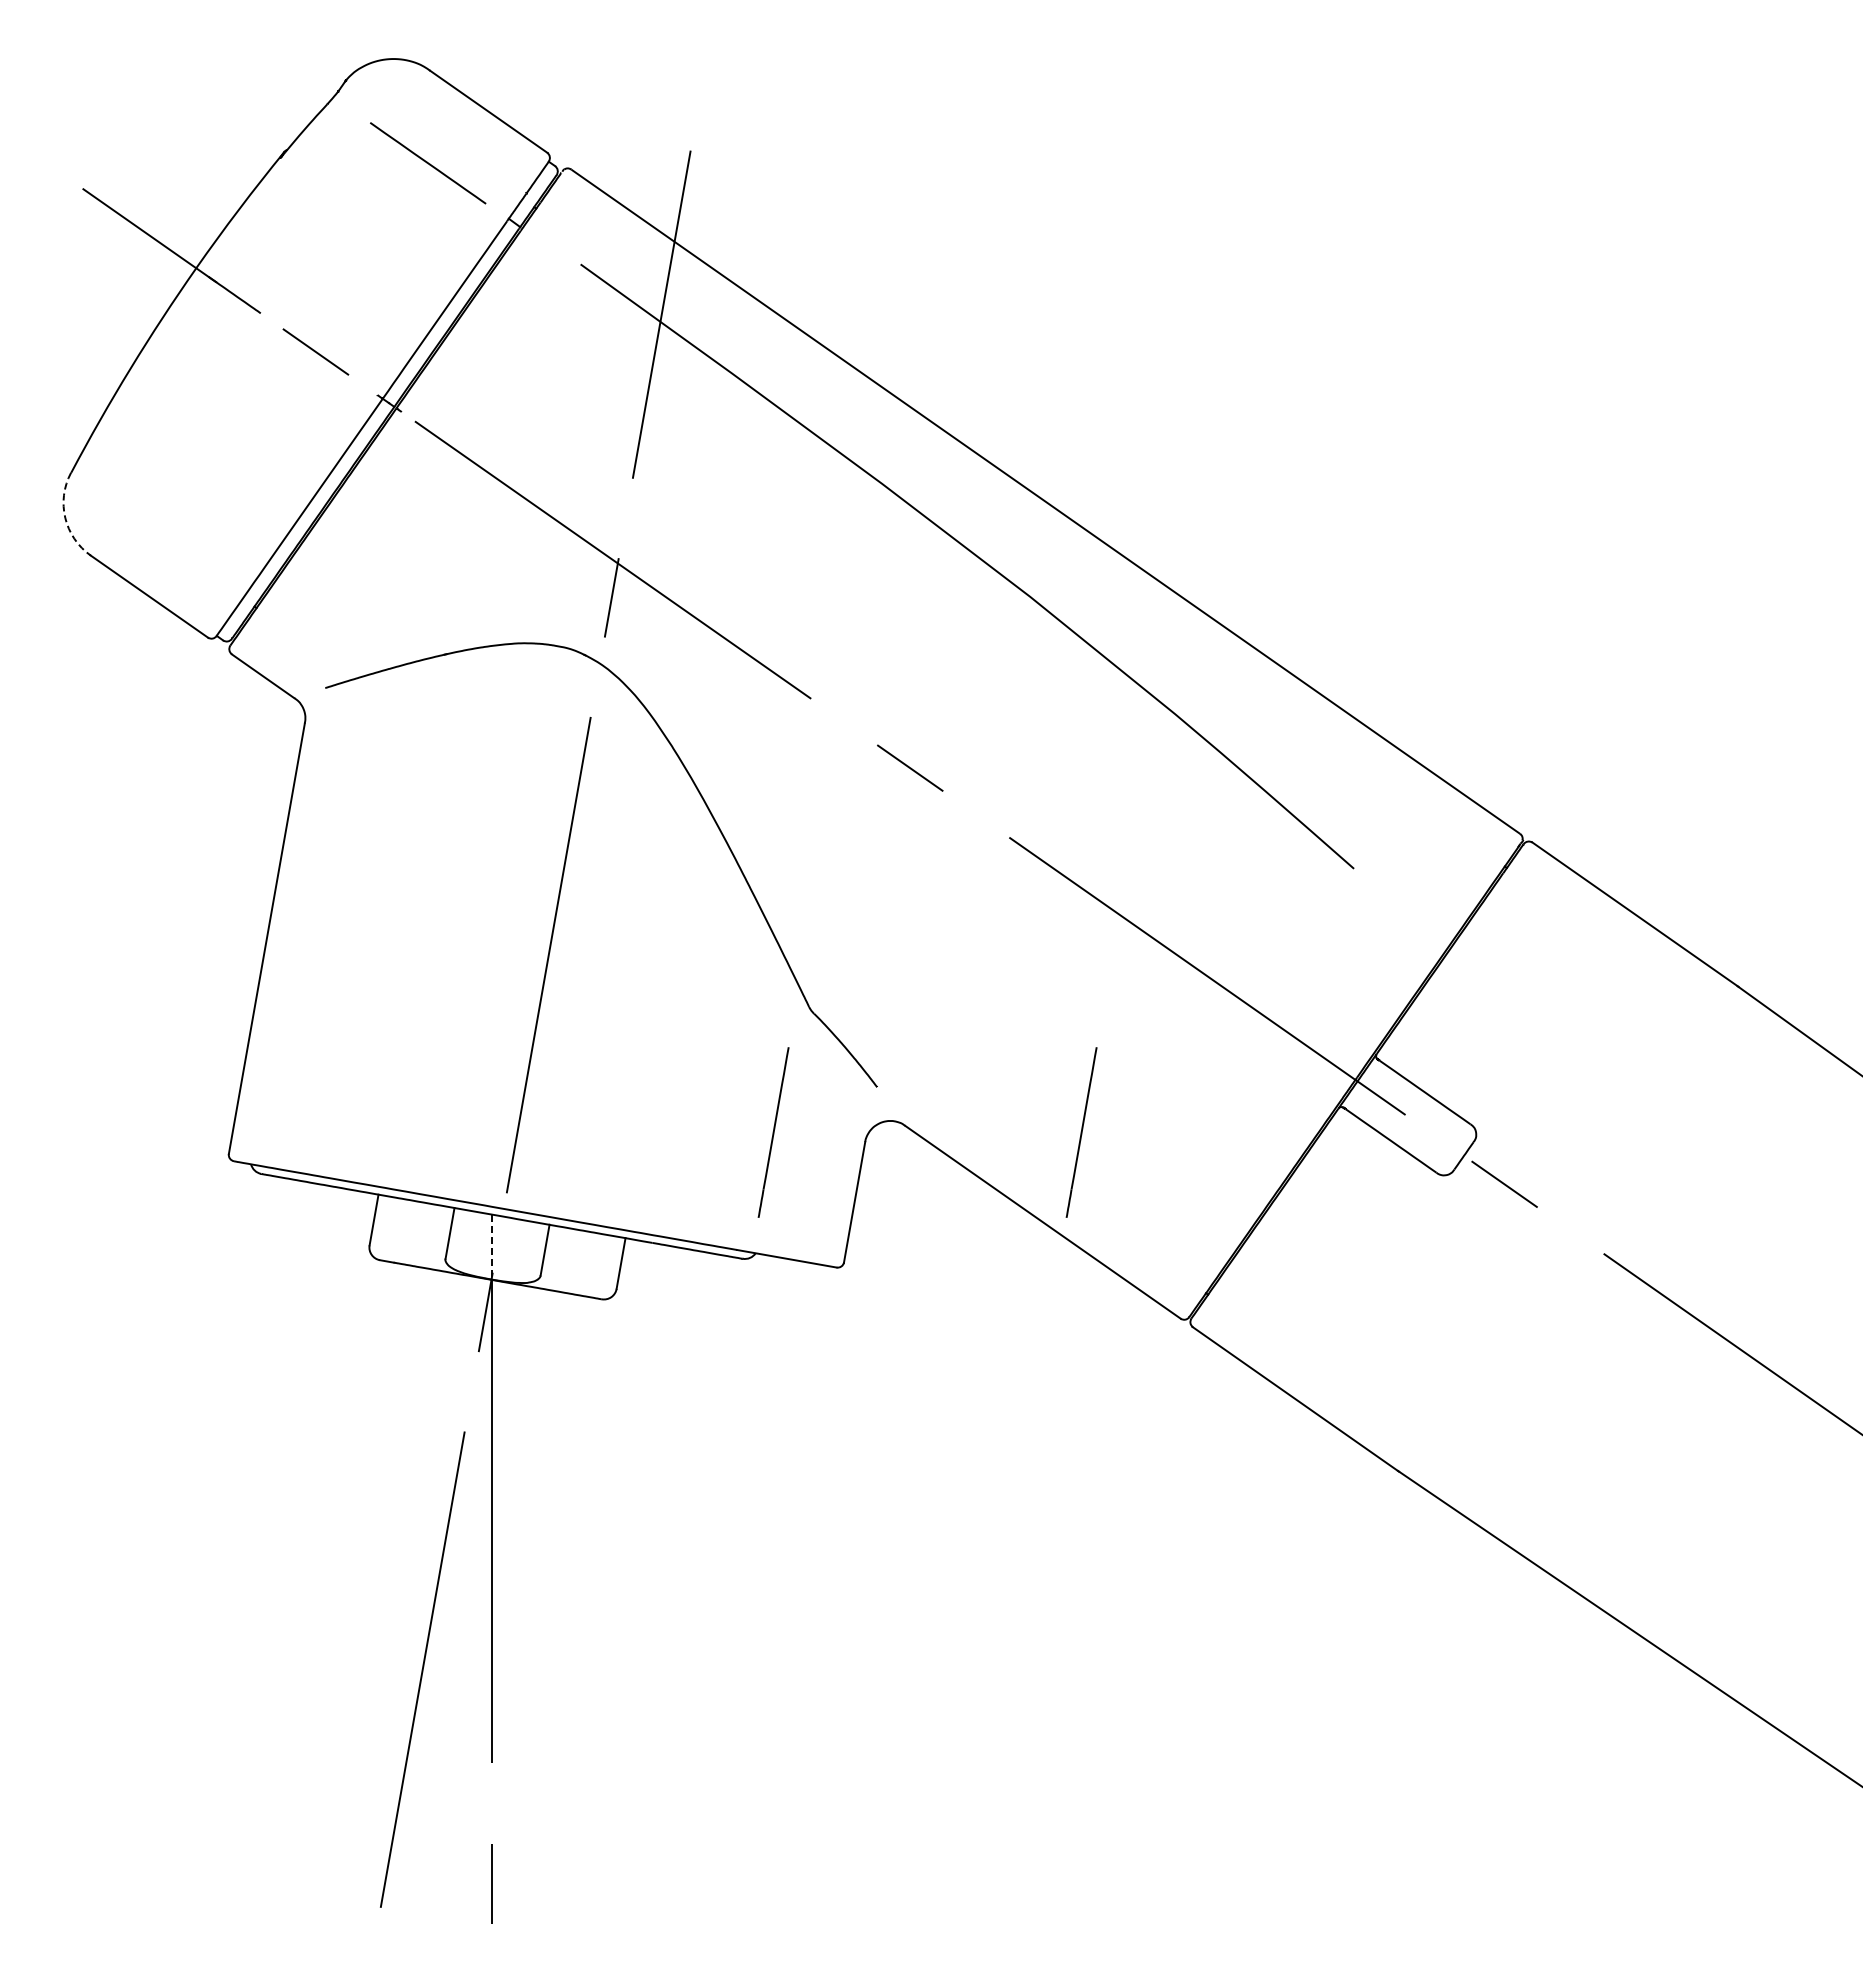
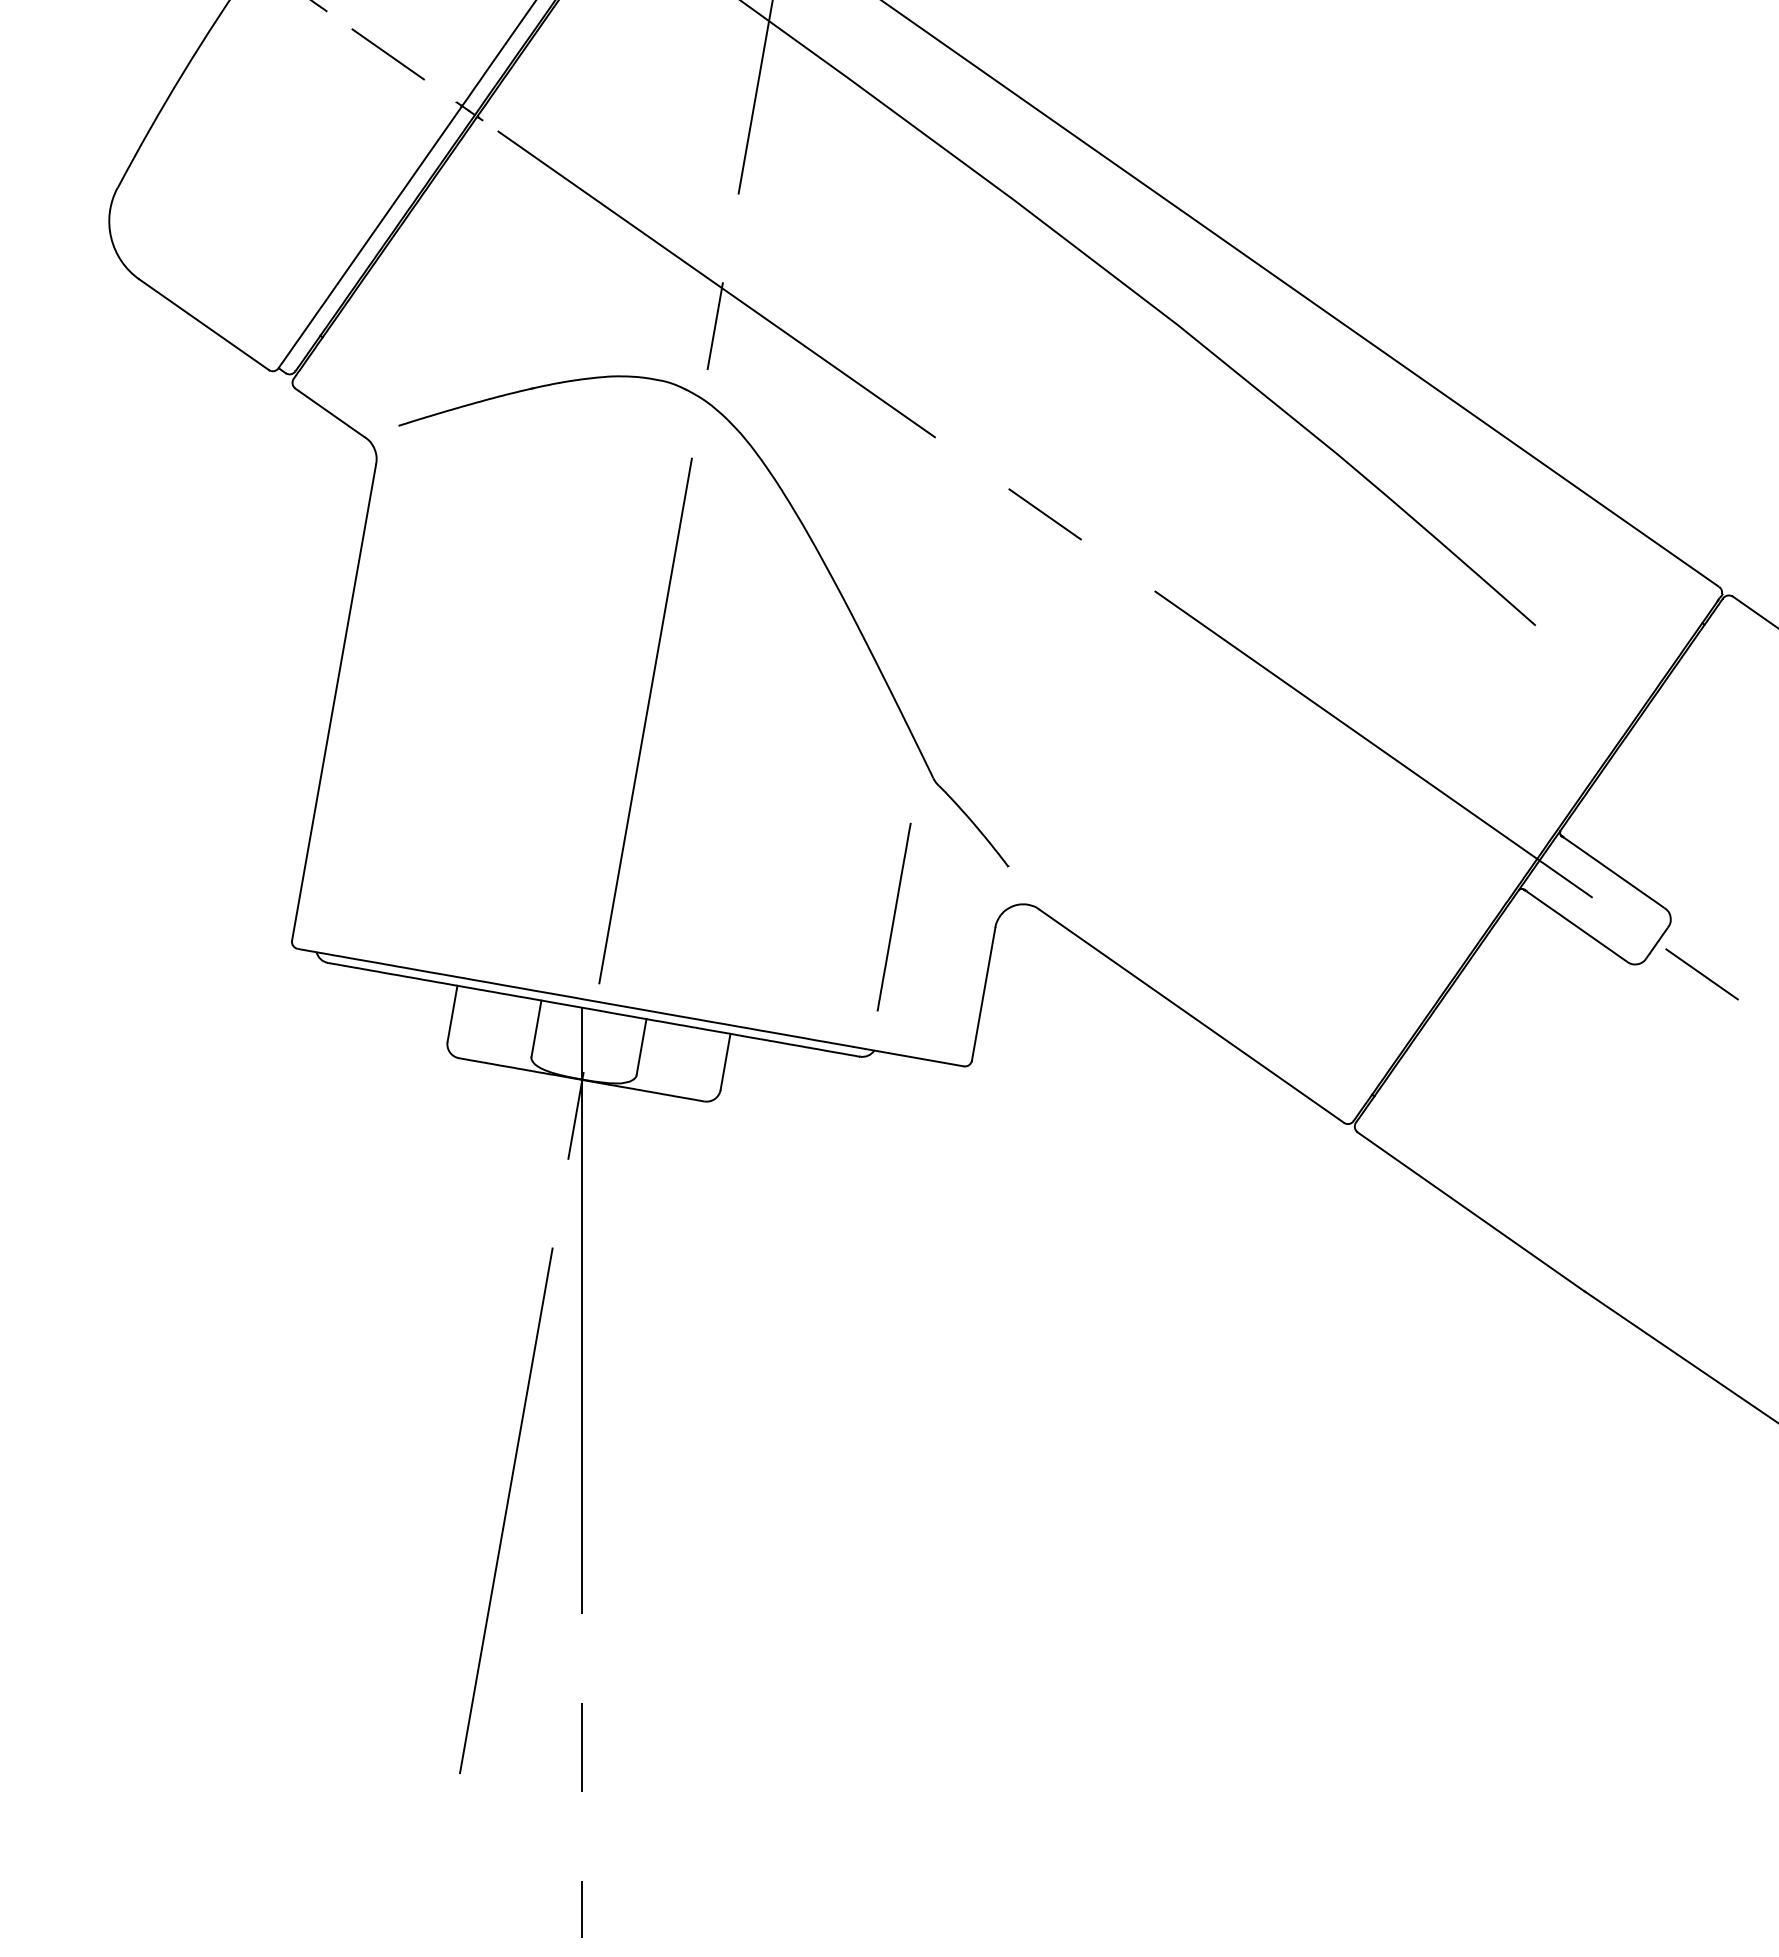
arc: (65, 517) -> (111, 237), dashed -> solid
line: (1081, 1132) -> (1234, 917), removed
line: (491, 1247) -> (582, 1044), dashed -> solid

